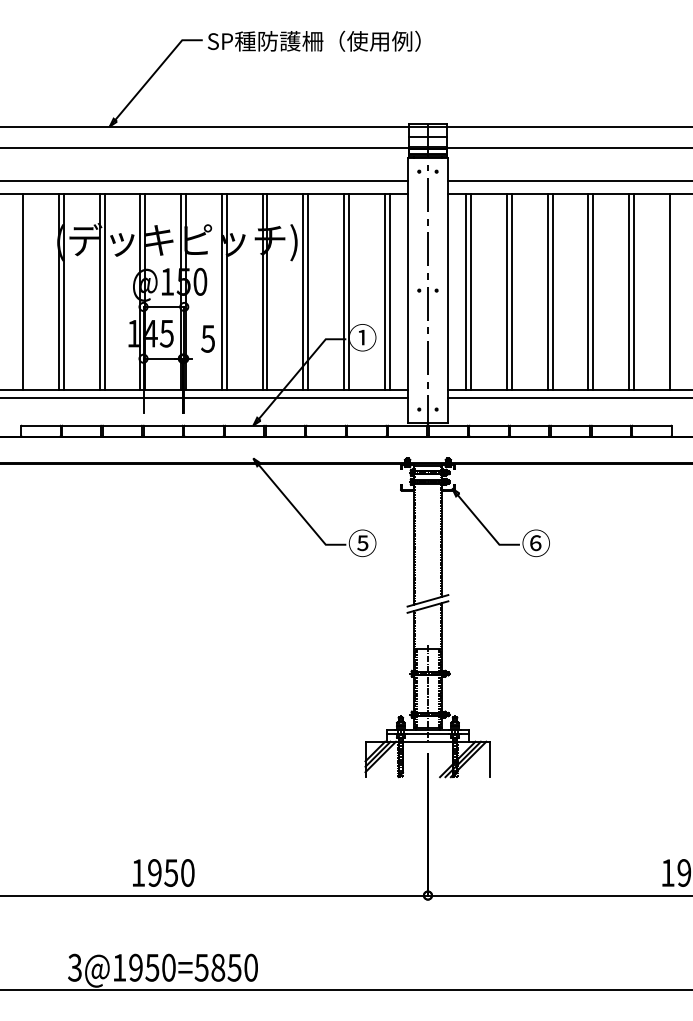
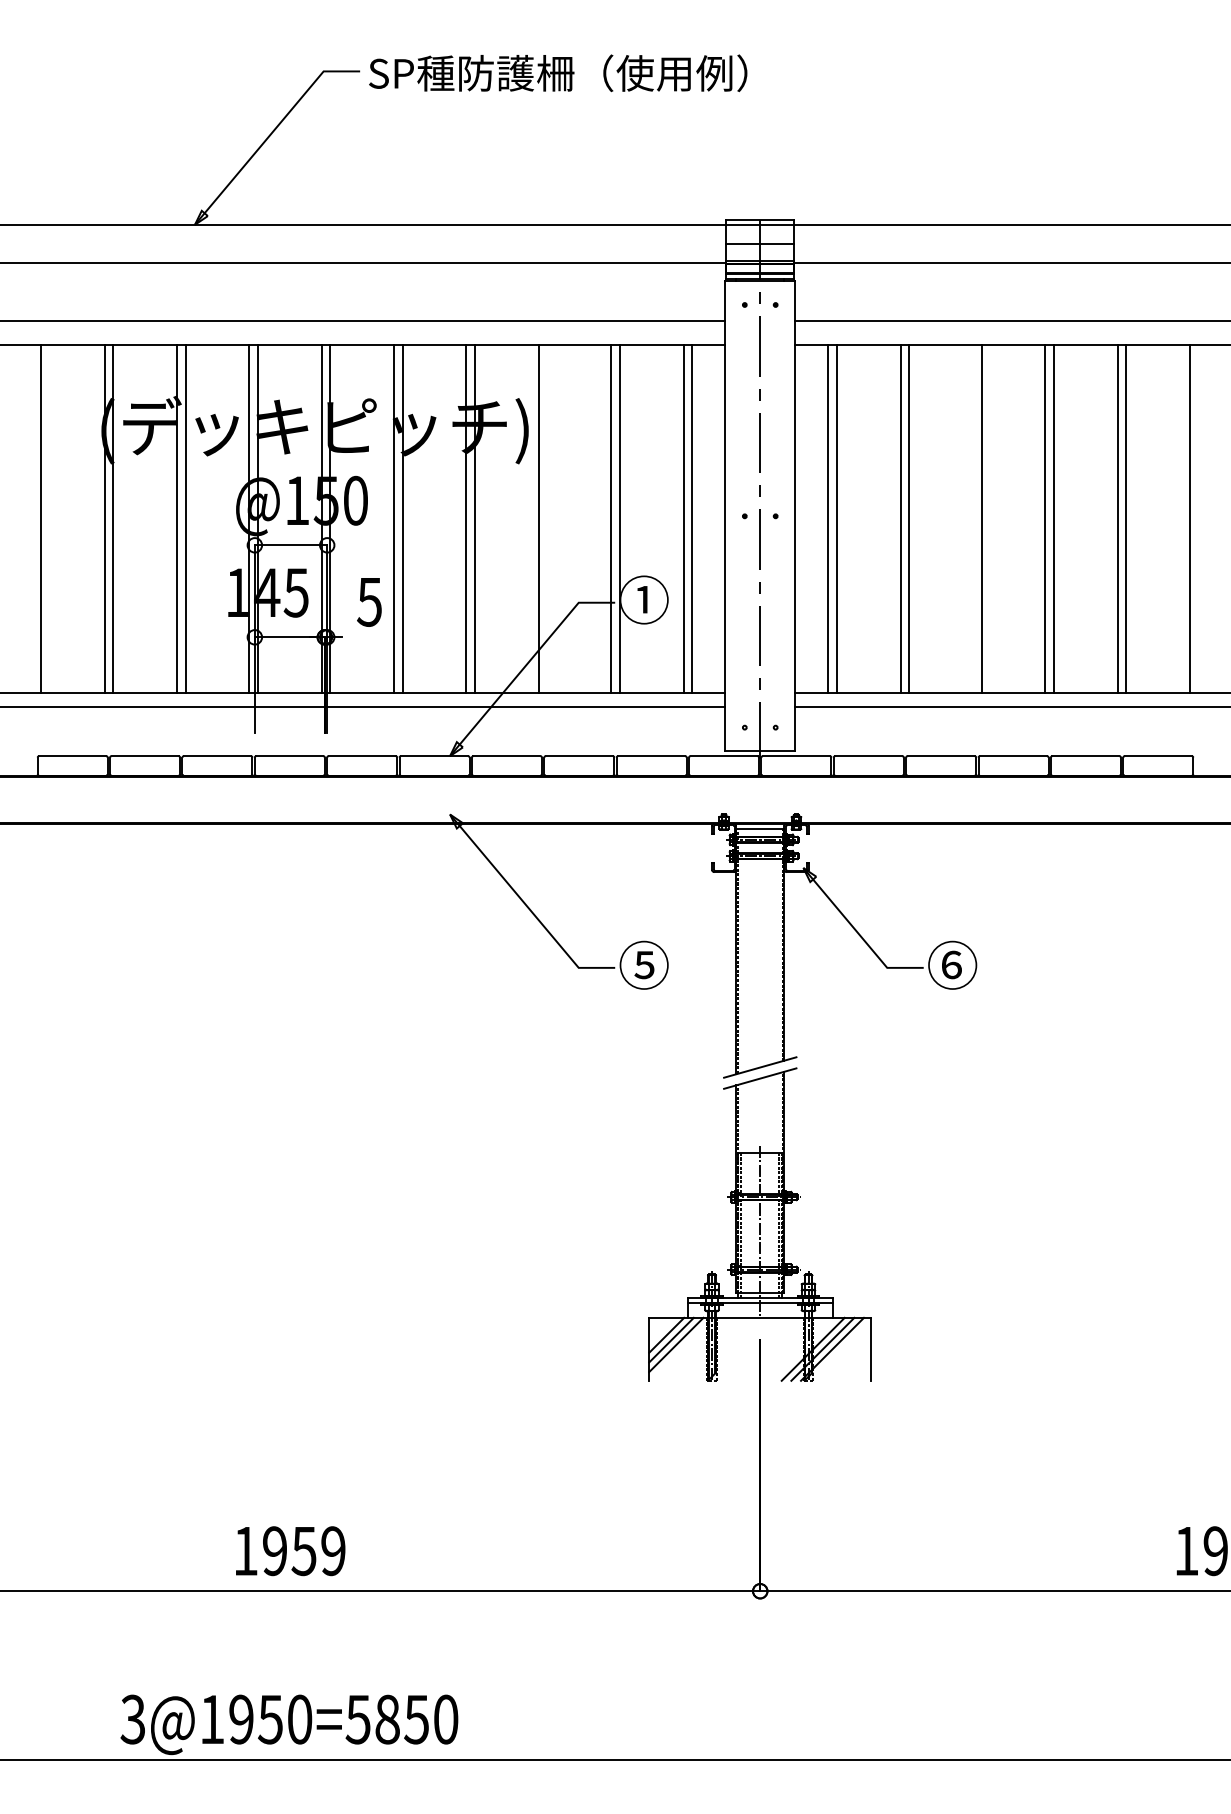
line: (308, 291) -> (547, 517), removed
line: (547, 291) -> (972, 517), removed
text: (187, 872) -> (332, 1550), 1950 -> 1959

